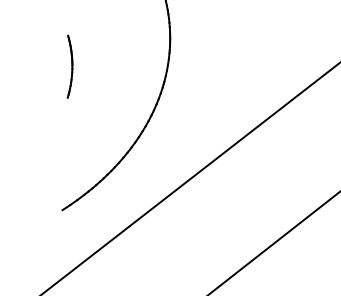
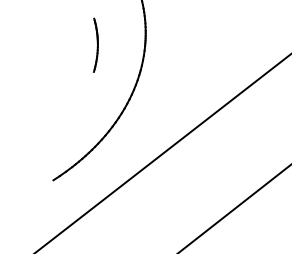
part: (69, 66) -> (95, 45), moved

